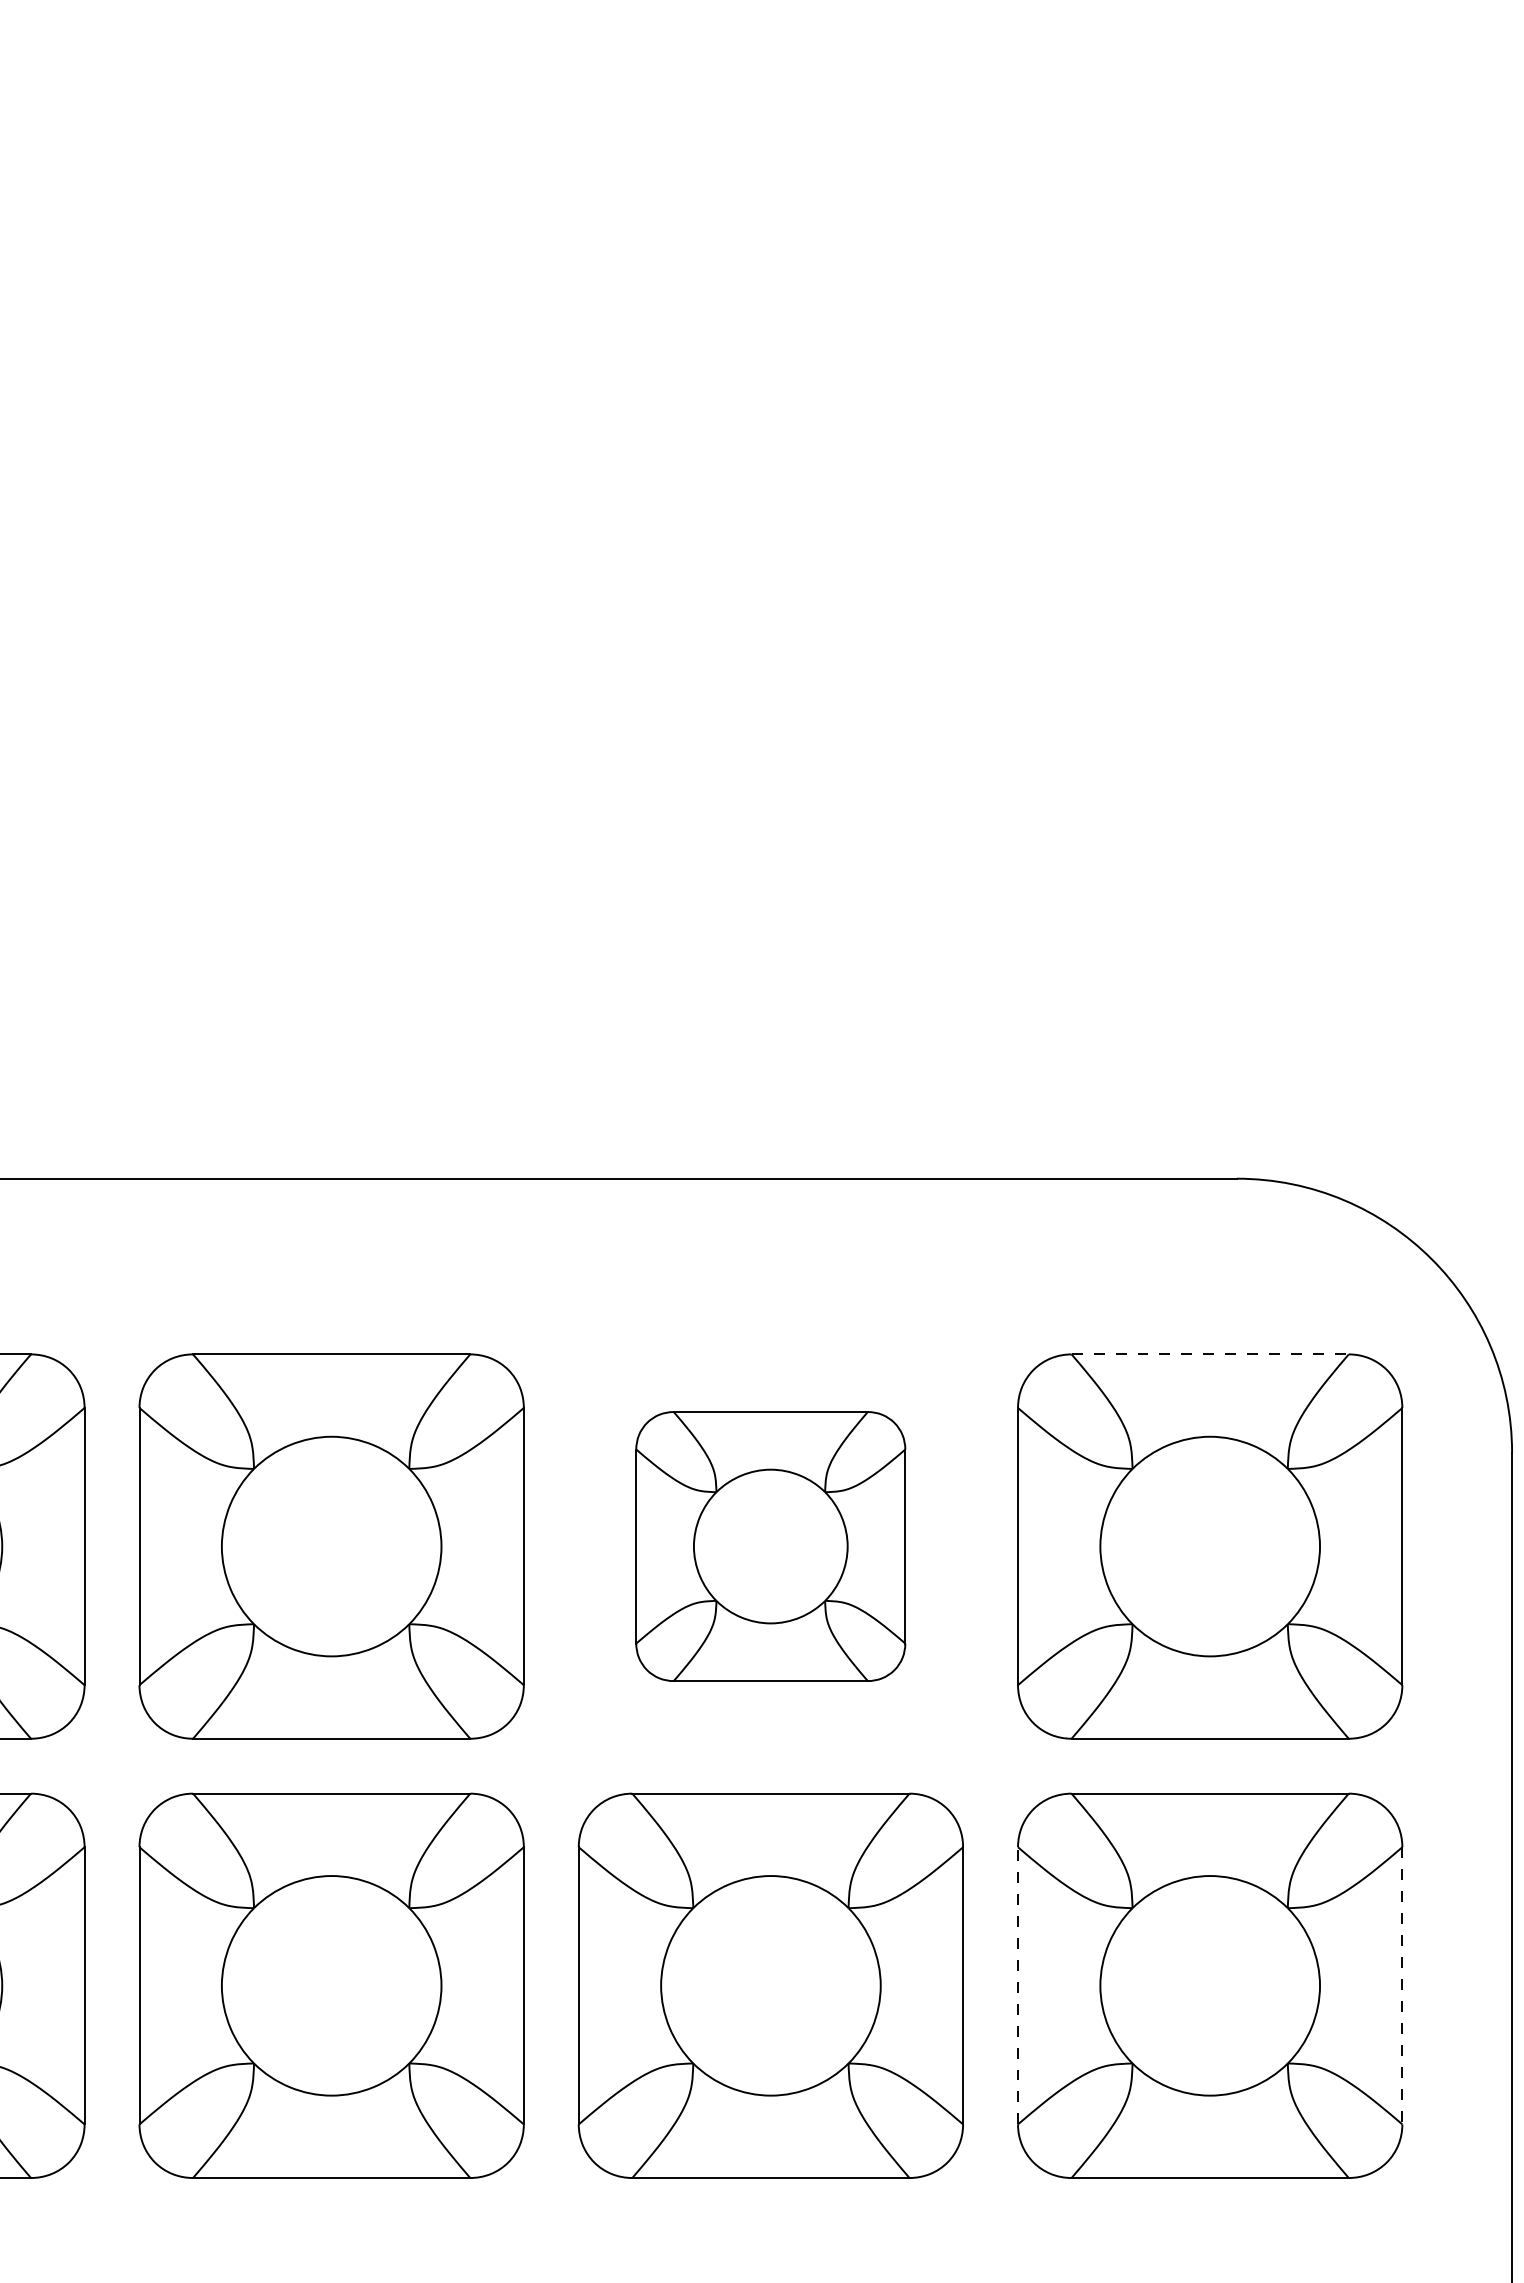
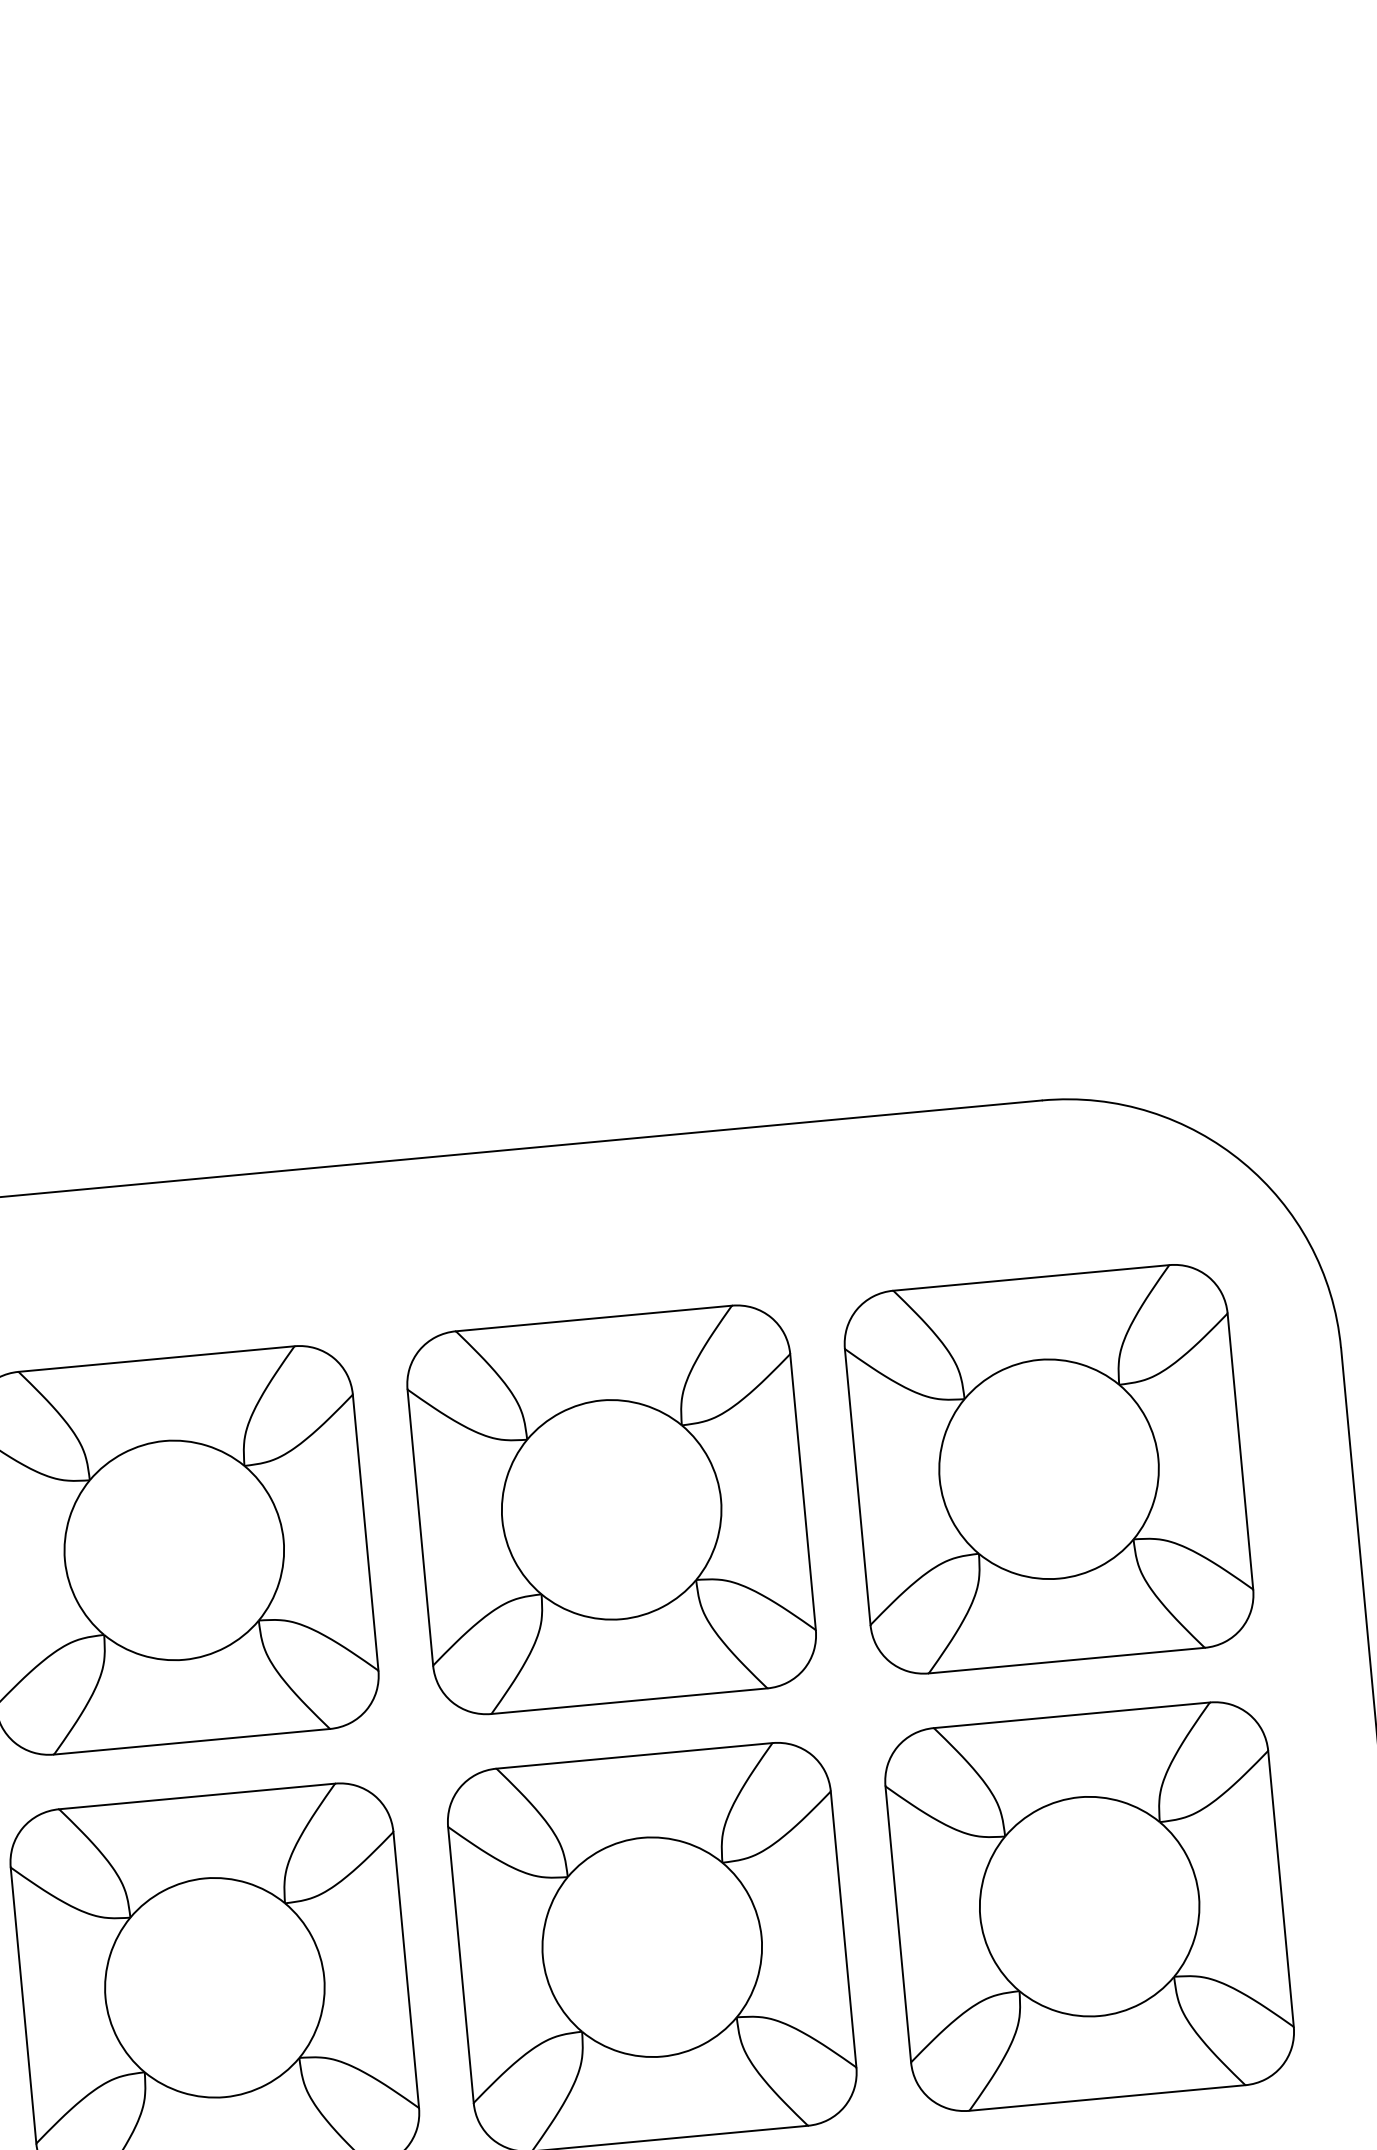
line: (1210, 1354) -> (1031, 1277), dashed -> solid
part: (770, 1546) -> (611, 1509), size x1.43
line: (1018, 1985) -> (898, 1924), dashed -> solid
line: (1402, 1985) -> (1281, 1888), dashed -> solid

